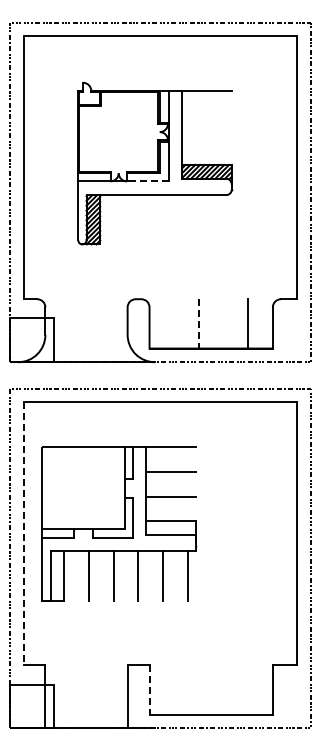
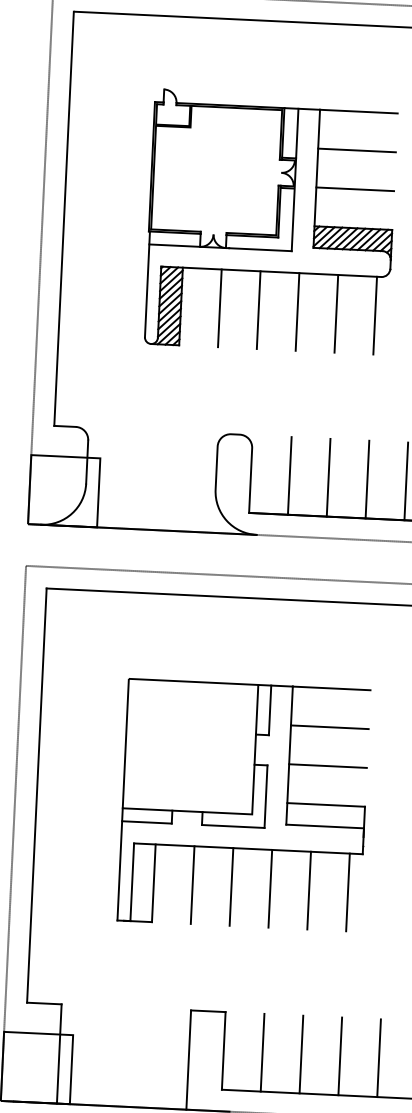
line: (206, 115) -> (356, 150), added
line: (206, 140) -> (354, 189), added
line: (148, 181) -> (259, 249), dashed -> solid
line: (124, 219) -> (219, 307), added
line: (149, 219) -> (258, 309), added
line: (174, 219) -> (298, 311), added
line: (198, 219) -> (335, 313), added
line: (223, 219) -> (375, 315), added
line: (174, 323) -> (290, 475), added
line: (198, 323) -> (328, 477), dashed -> solid
line: (223, 323) -> (367, 479), added
part: (119, 523) -> (244, 804), moved
line: (23, 533) -> (36, 794), dashed -> solid
line: (174, 689) -> (263, 1051), added
line: (198, 689) -> (300, 1053), added
line: (223, 689) -> (340, 1055), added
line: (248, 689) -> (379, 1057), added
line: (149, 690) -> (223, 1051), dashed -> solid

